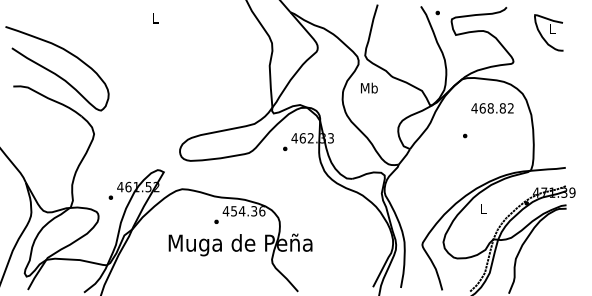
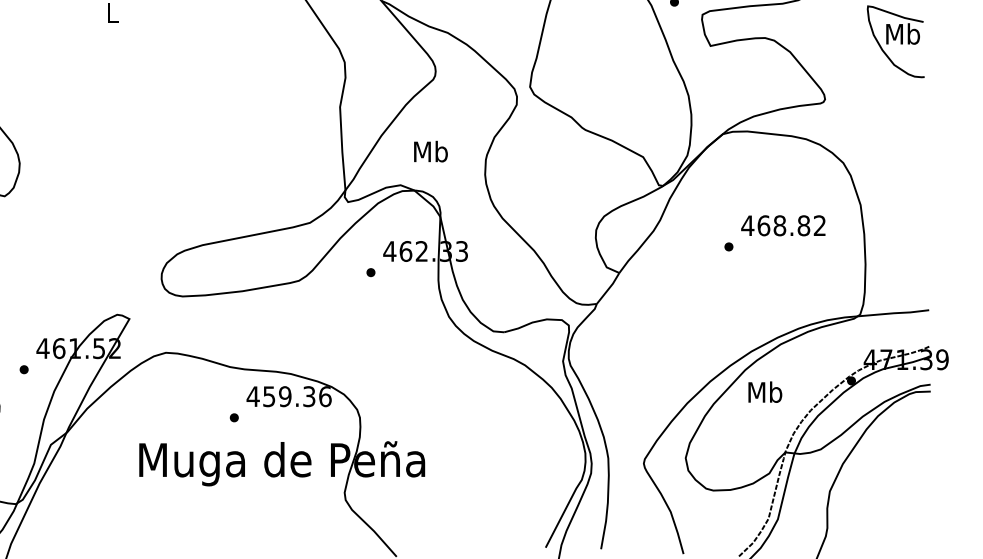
text: (552, 28) -> (902, 33), L -> Mb
text: (369, 87) -> (431, 150), moved
text: (492, 108) -> (783, 225), moved
text: (483, 208) -> (765, 391), L -> Mb
text: (241, 211) -> (283, 397), 454.36 -> 459.36

